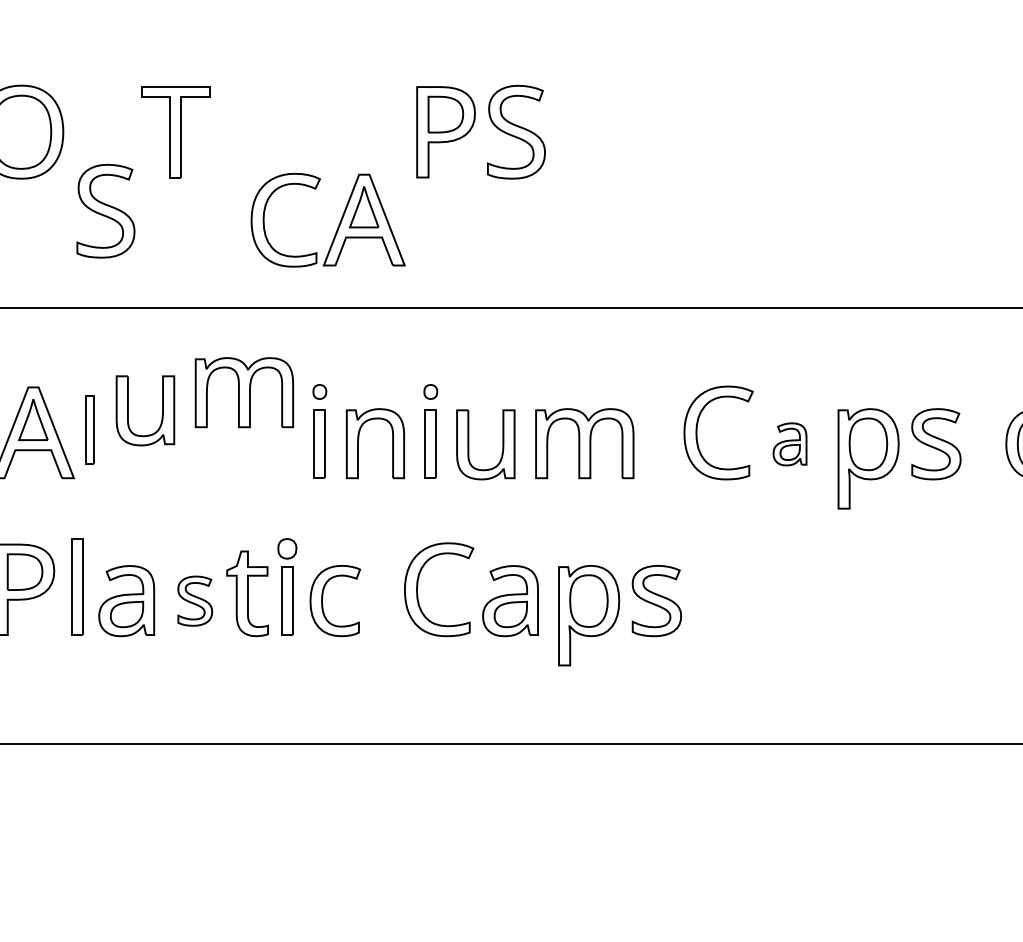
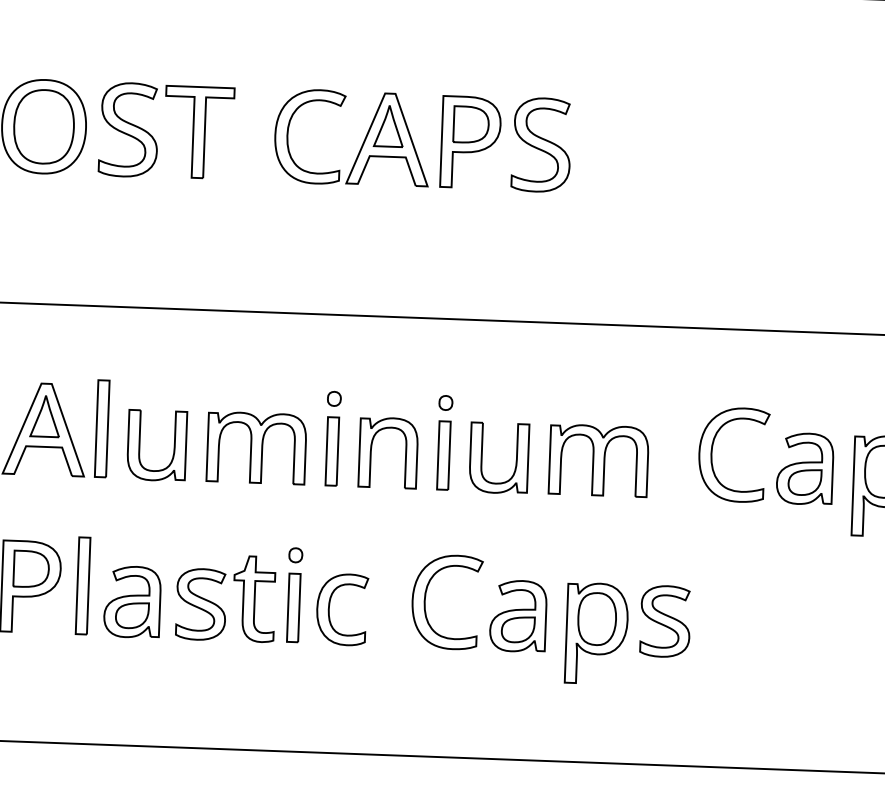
part: (105, 210) -> (128, 129), moved
part: (338, 224) -> (362, 142), moved
part: (243, 392) -> (255, 447), moved
part: (161, 415) -> (173, 450), moved
part: (90, 429) -> (102, 428), size x1.43
part: (789, 444) -> (804, 469), size x1.67
part: (286, 548) -> (295, 555), size x0.71
part: (195, 601) -> (201, 604), size x1.43

